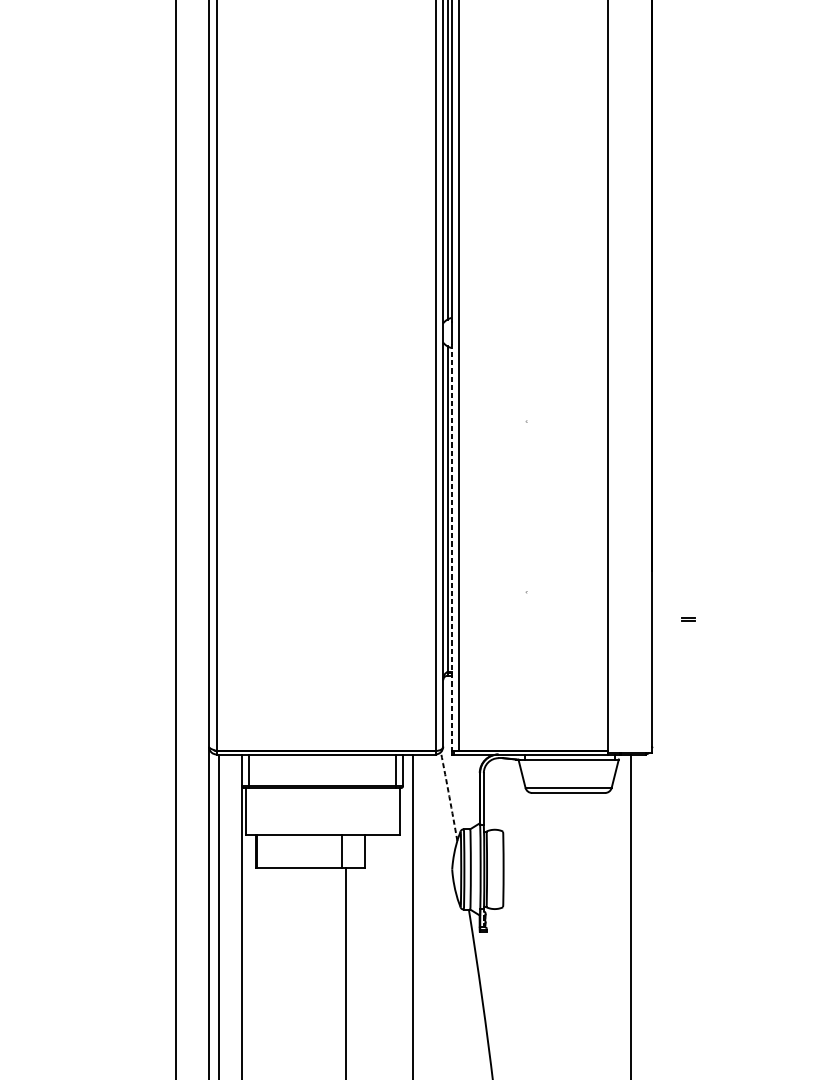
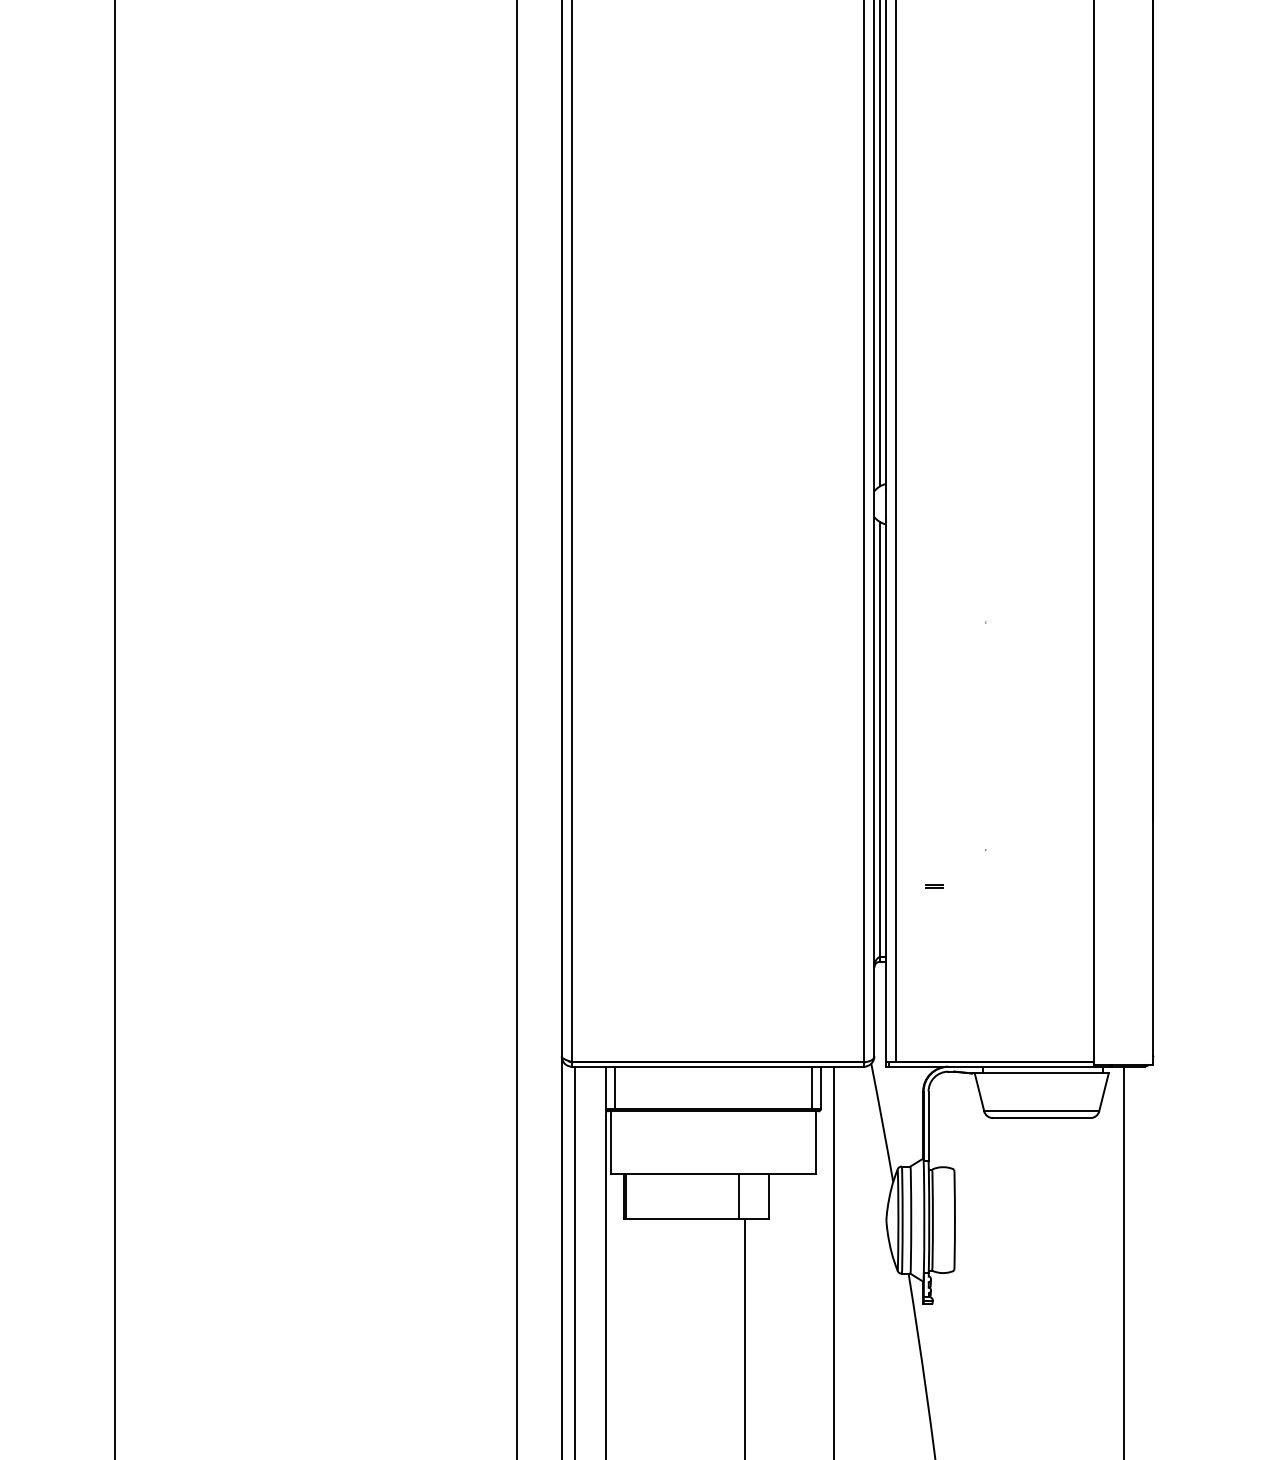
line: (451, 547) -> (885, 790), dashed -> solid
part: (688, 619) -> (934, 886), moved
arc: (449, 796) -> (882, 1122), dashed -> solid

